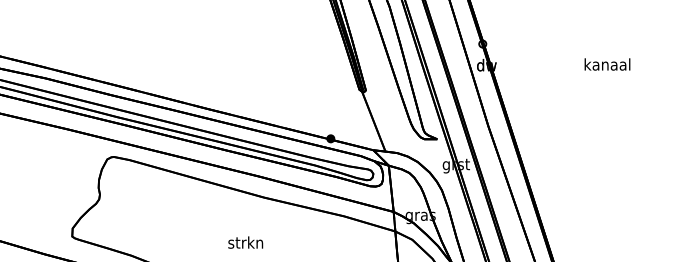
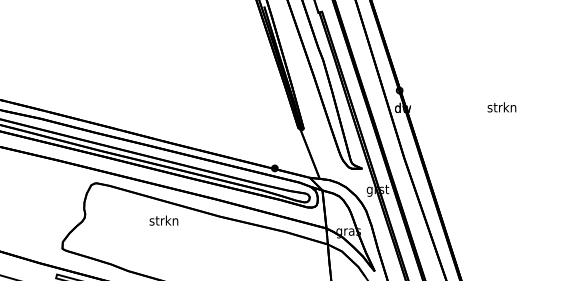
text: (606, 64) -> (501, 107), kanaal -> strkn
text: (245, 242) -> (163, 220), moved

